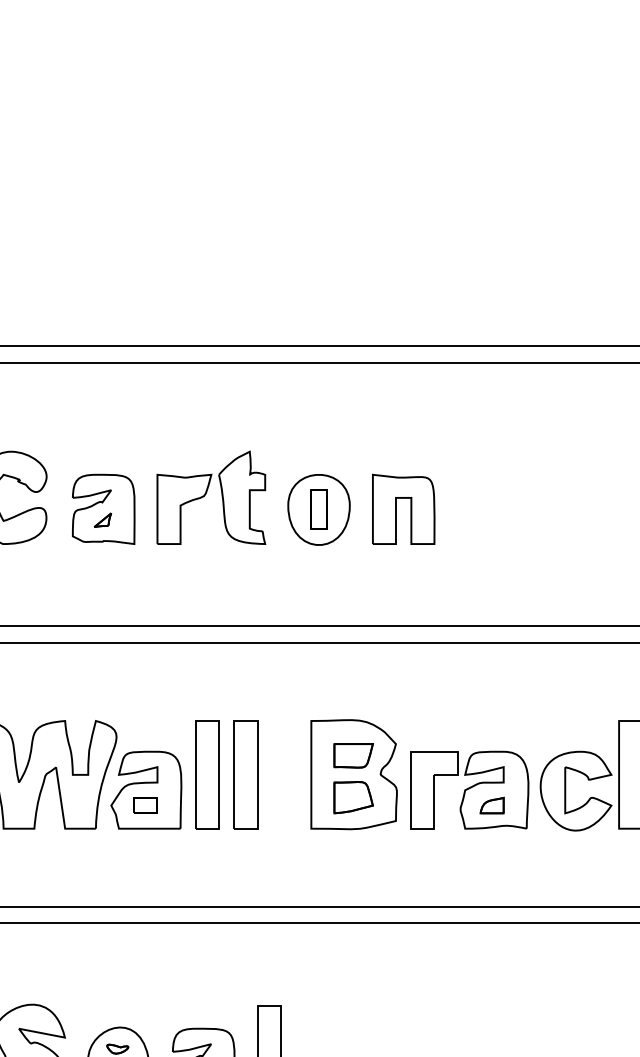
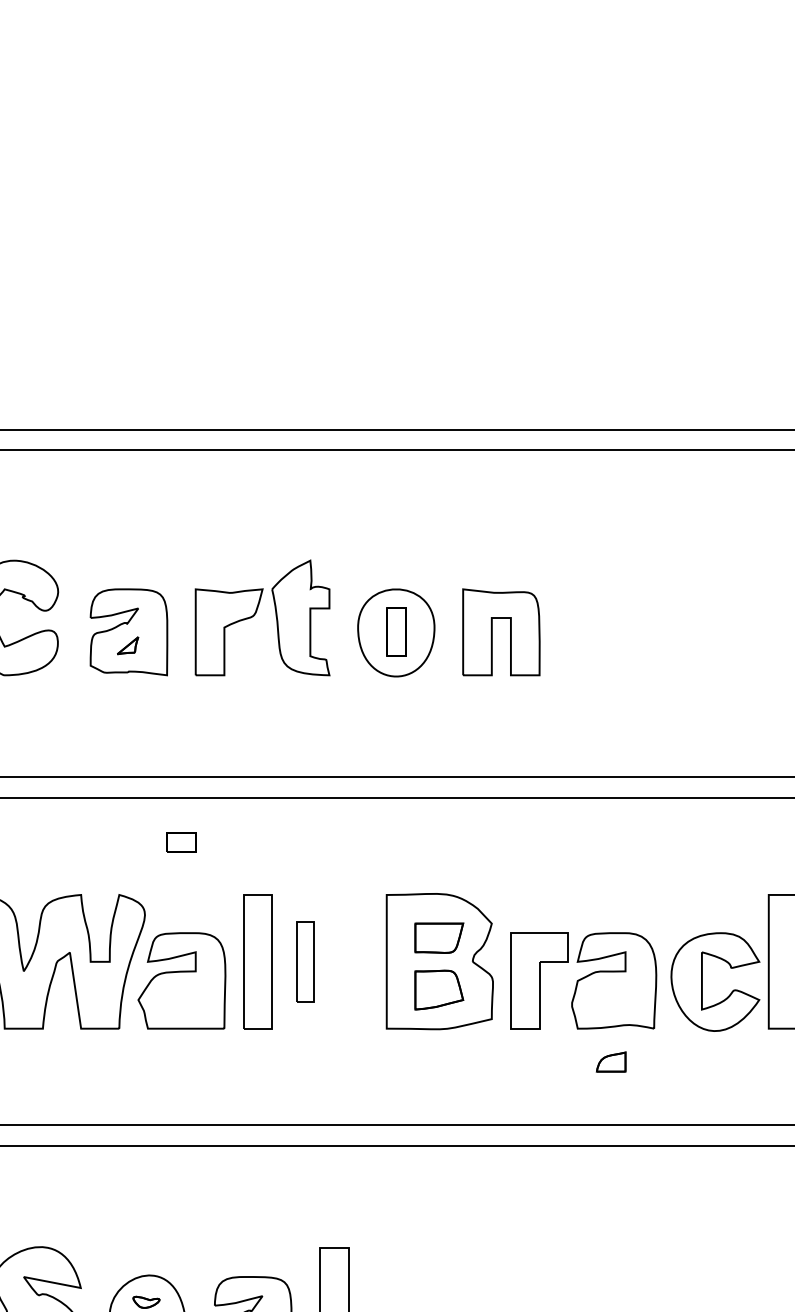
part: (245, 774) -> (305, 961), size x0.6
part: (145, 805) -> (180, 842), moved
part: (491, 805) -> (610, 1061), moved

